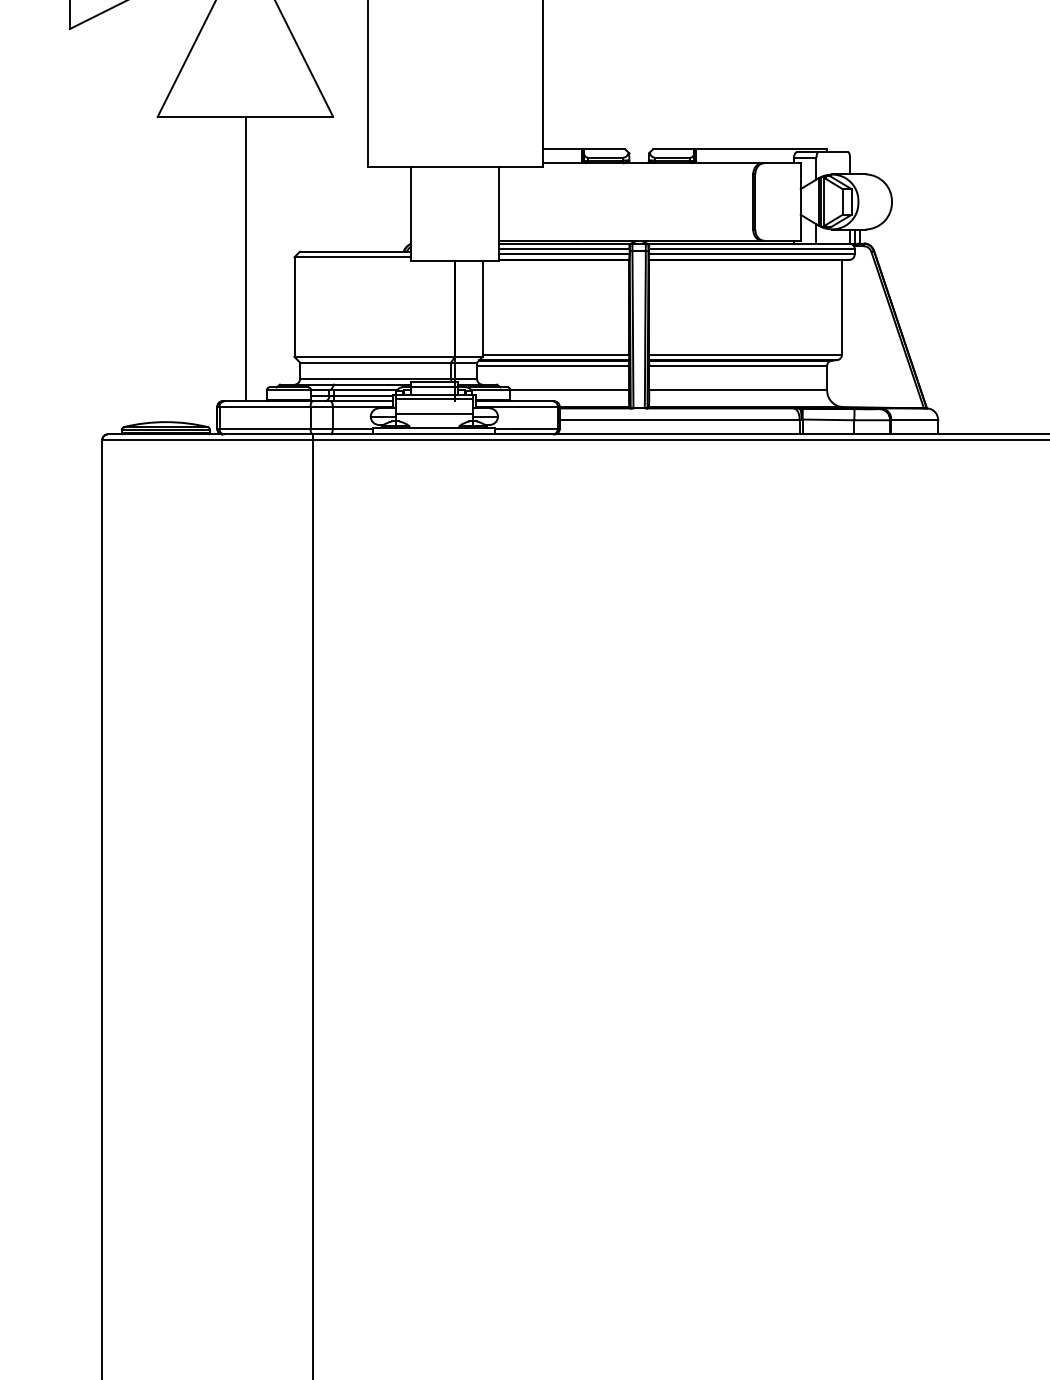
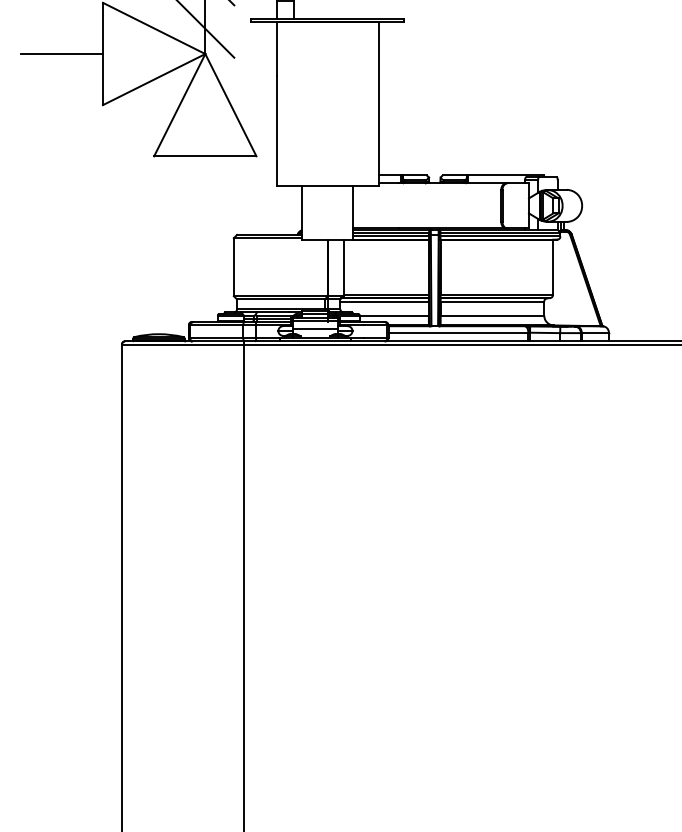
line: (245, 257) -> (205, 238), removed

